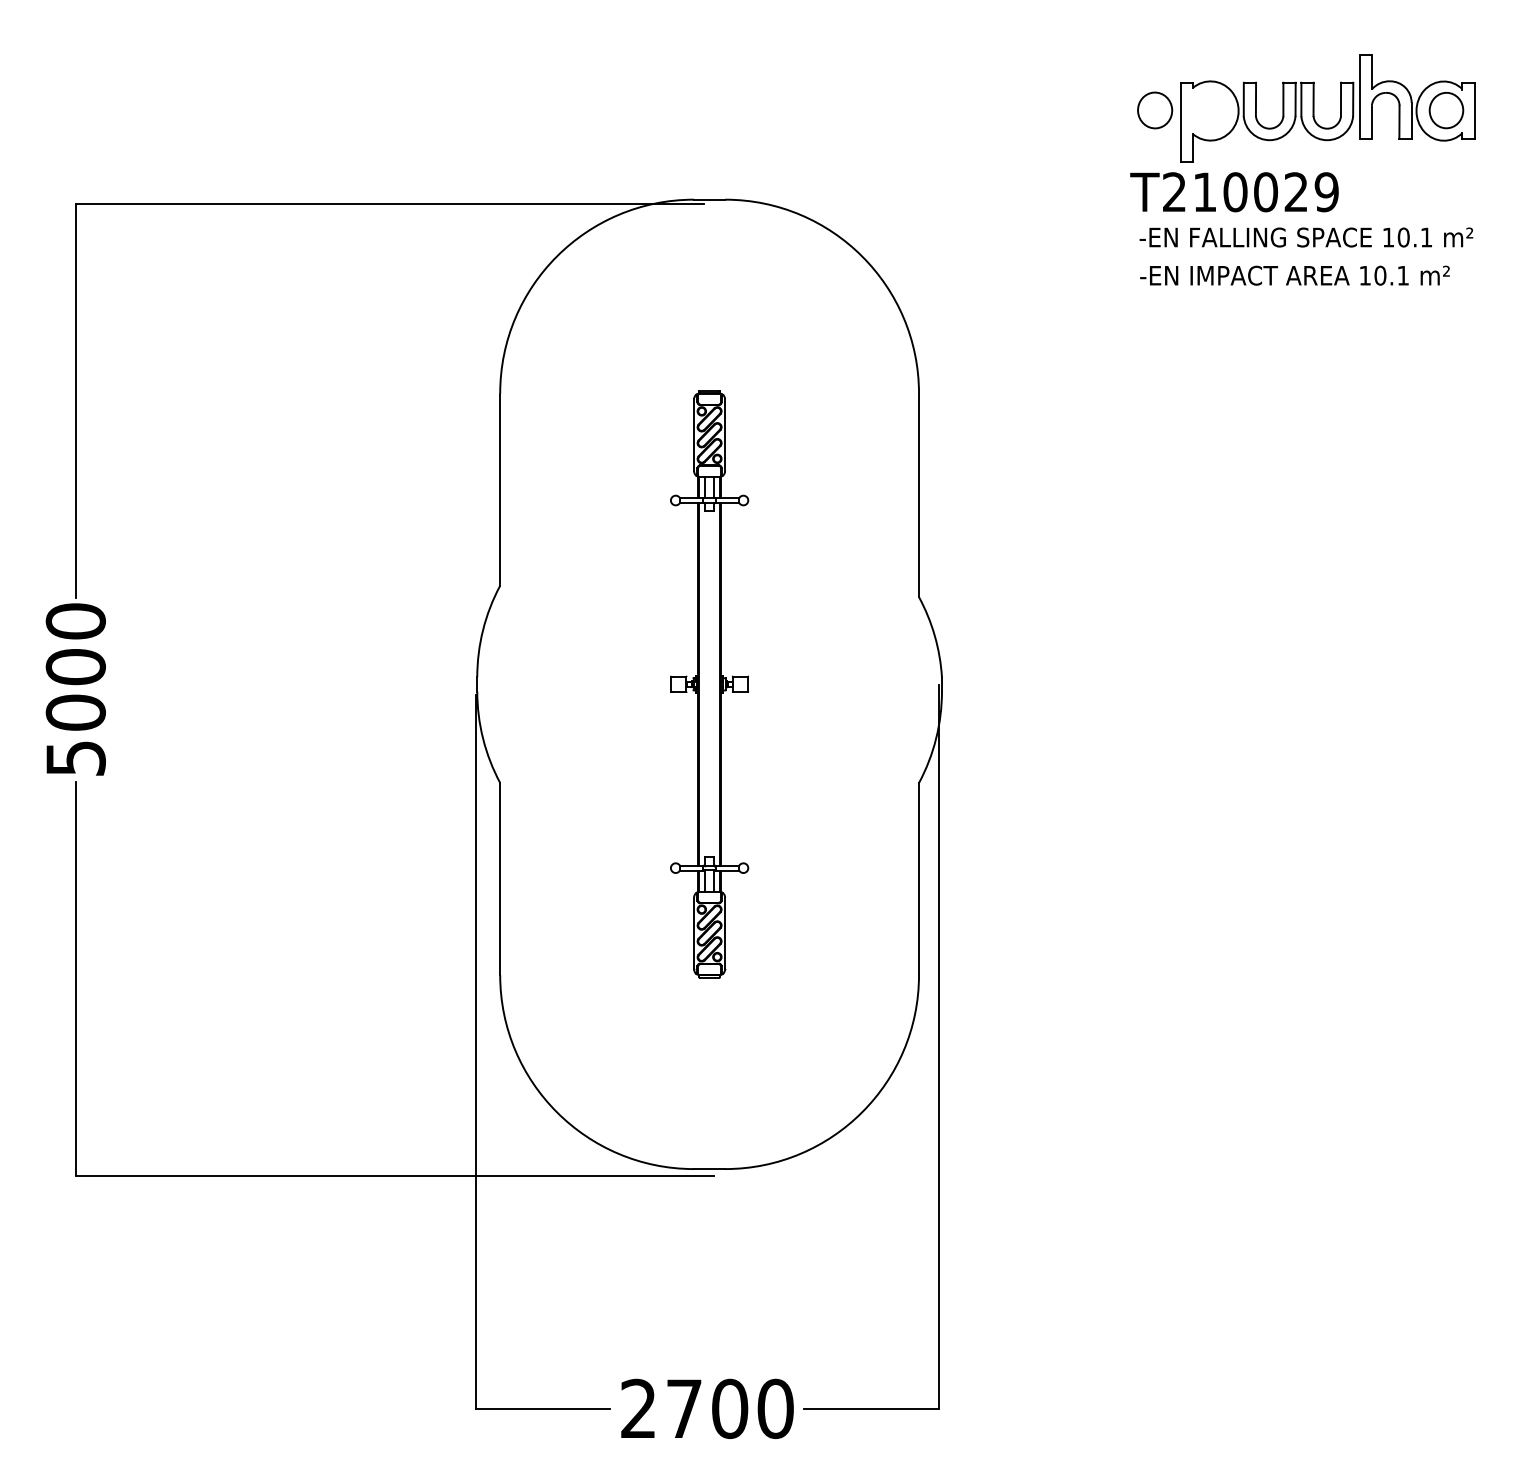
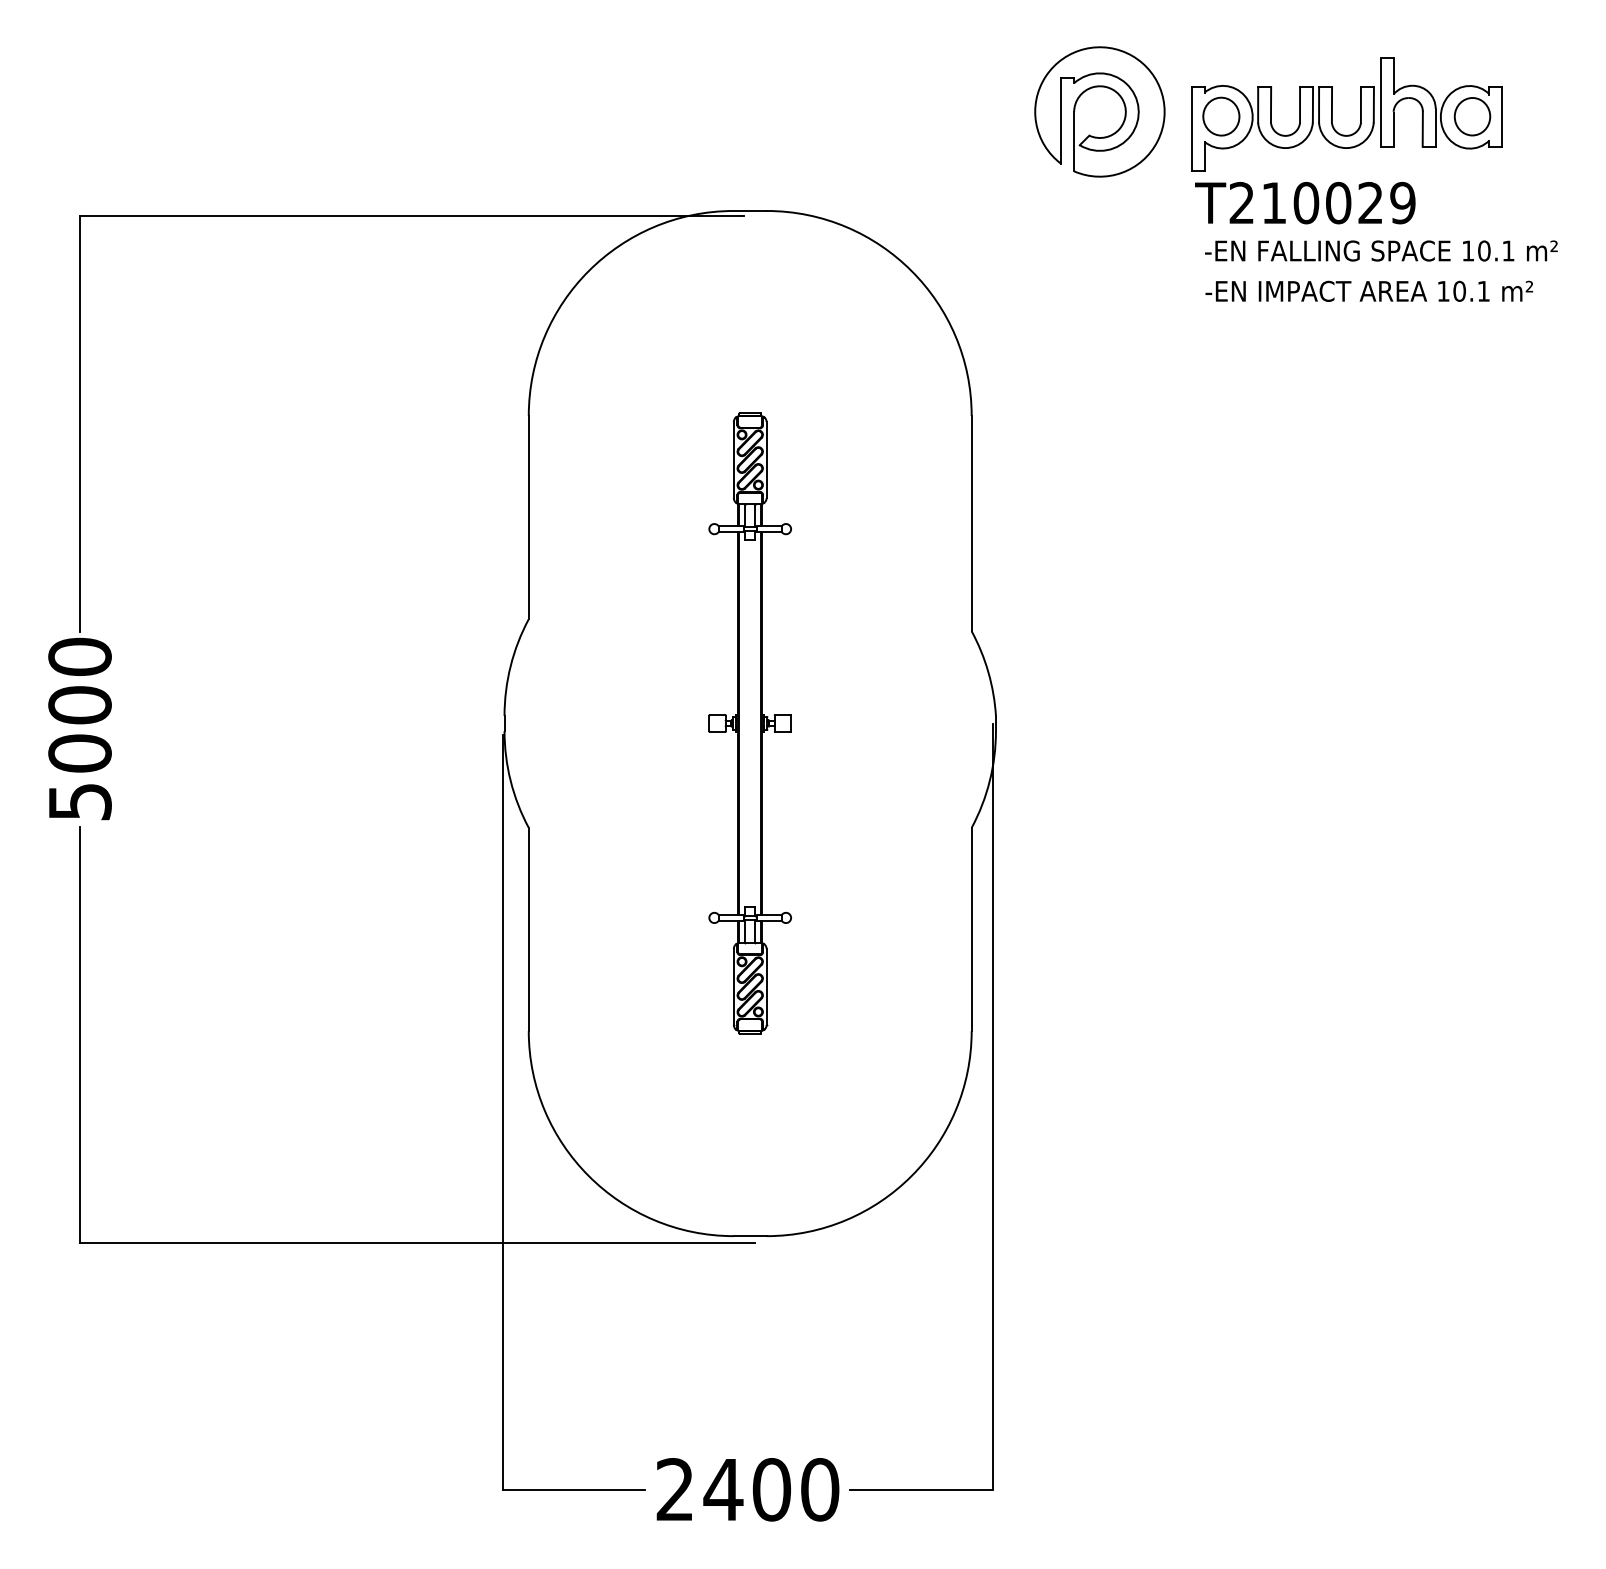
part: (1039, 105) -> (1099, 111), added
part: (1314, 108) -> (1332, 114), moved
text: (684, 1408) -> (723, 1489), 2700 -> 2400

